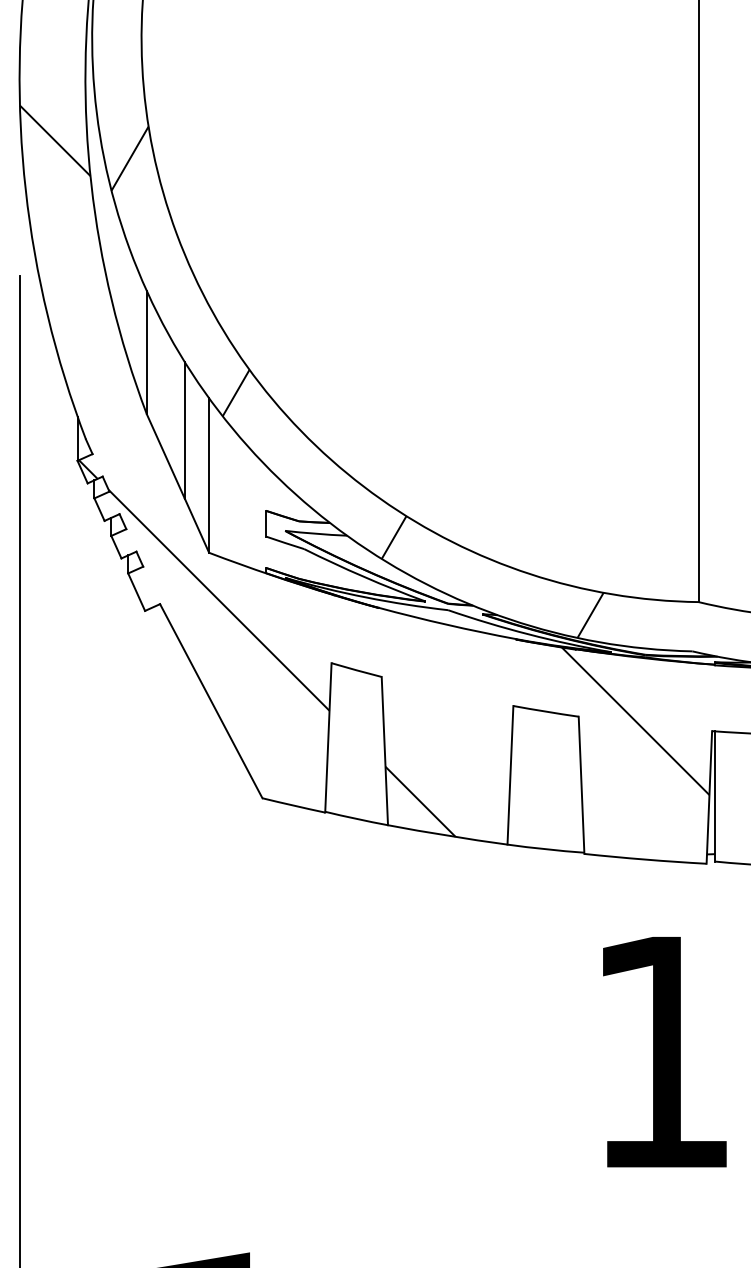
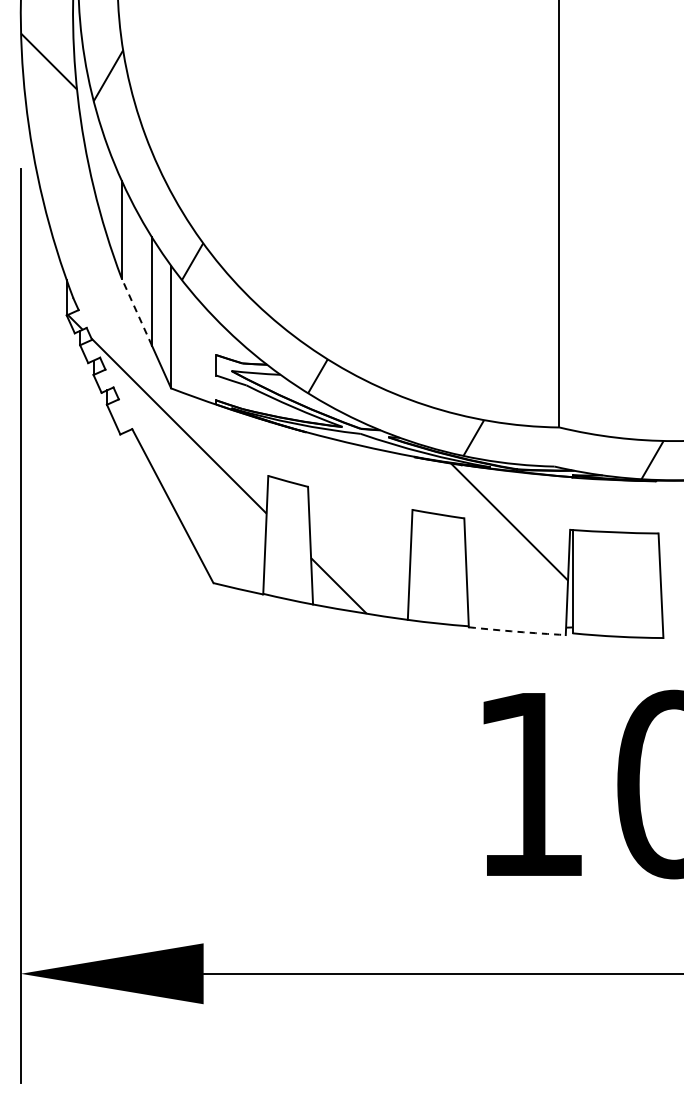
line: (165, 457) -> (136, 312), solid -> dashed
arc: (645, 859) -> (517, 631), solid -> dashed

